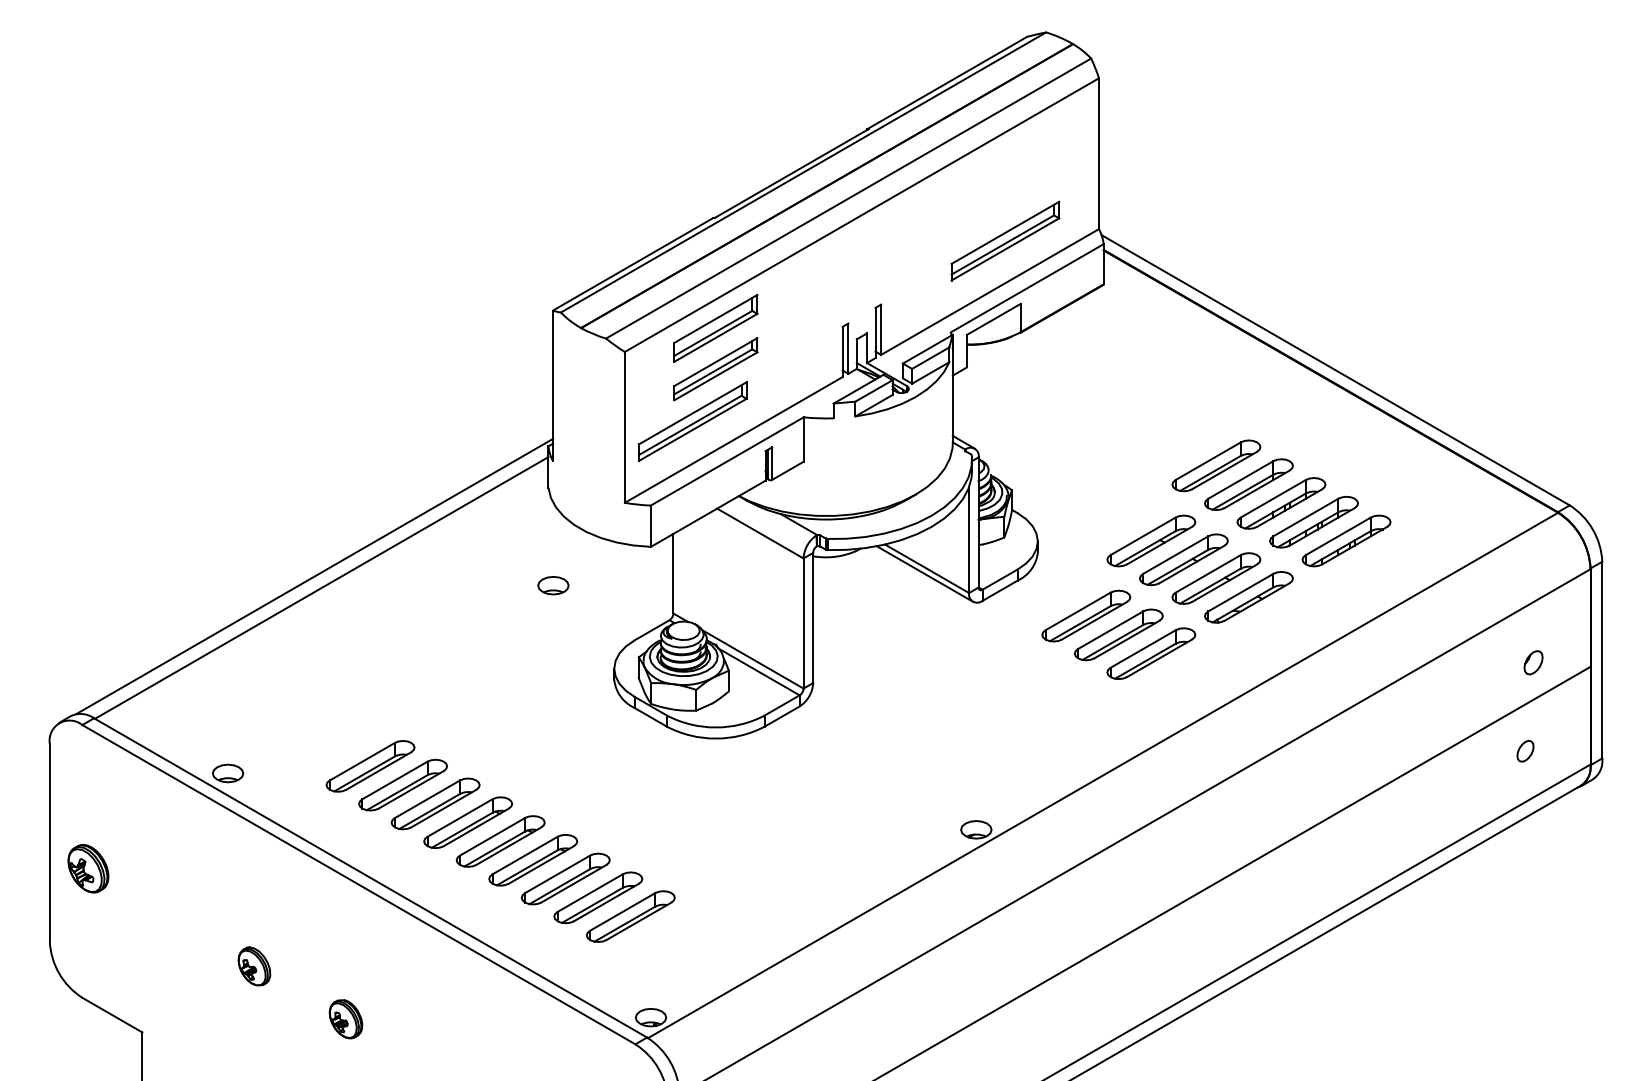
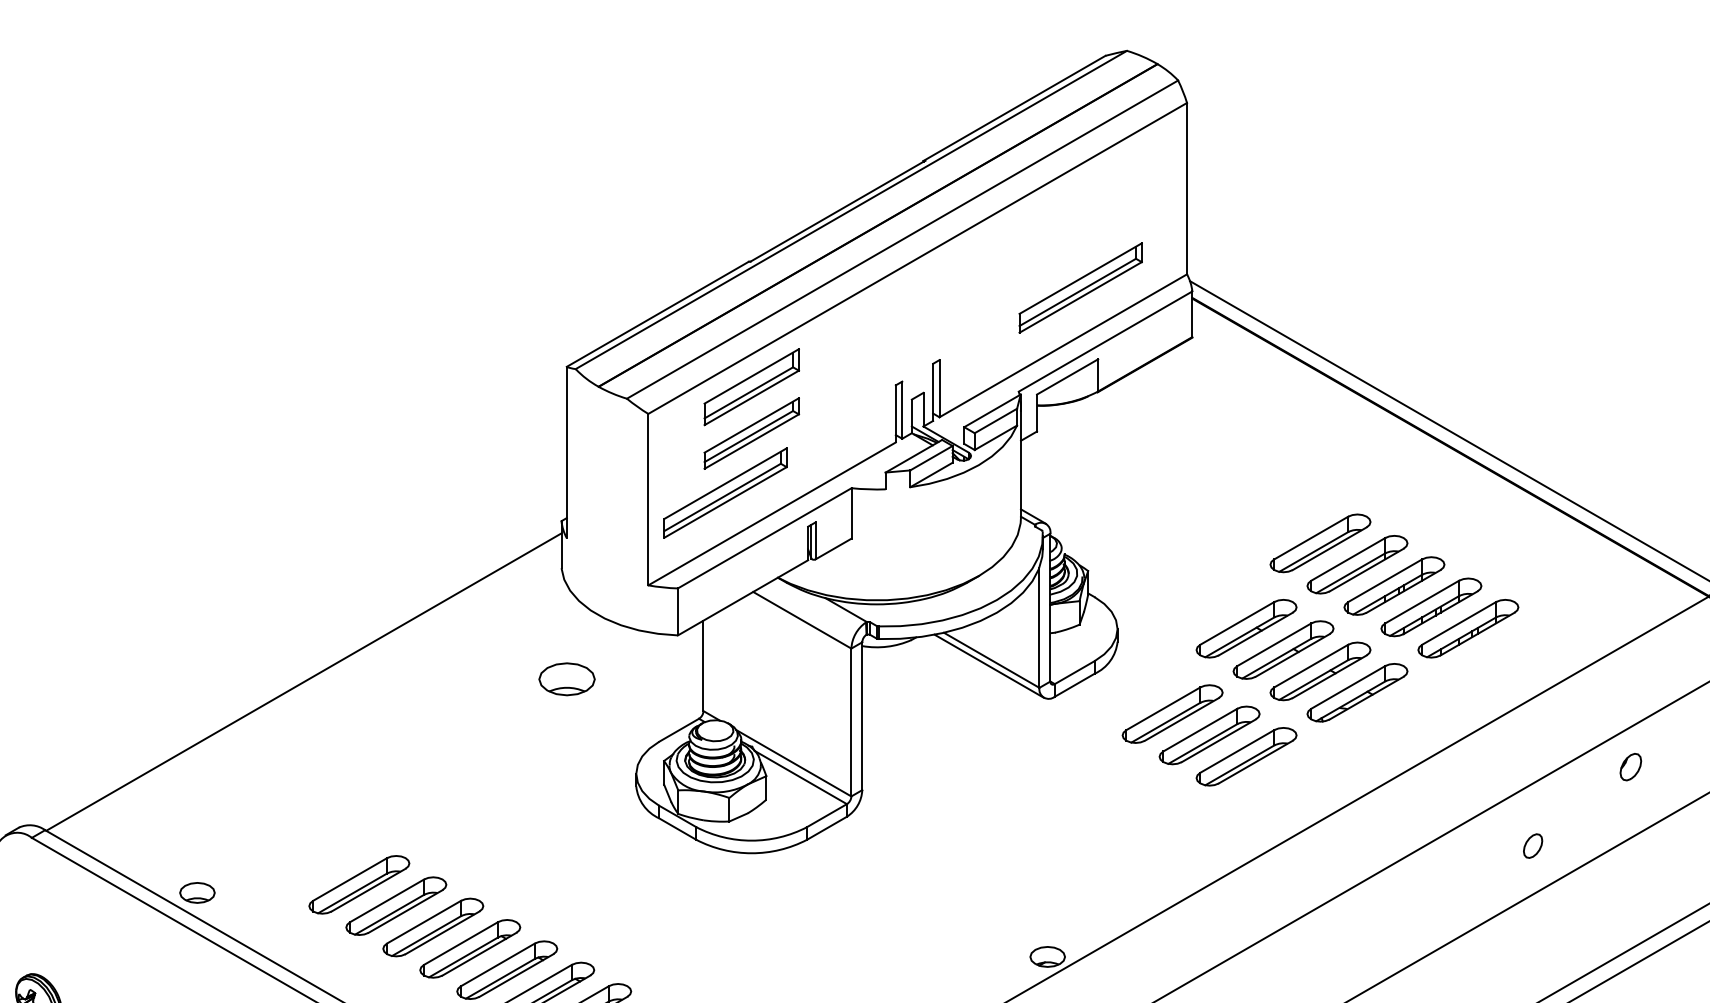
line: (314, 576) -> (295, 669), removed
part: (553, 585) -> (567, 679), size x1.6
part: (1533, 662) -> (1630, 766), moved
part: (1525, 751) -> (1533, 846), moved

